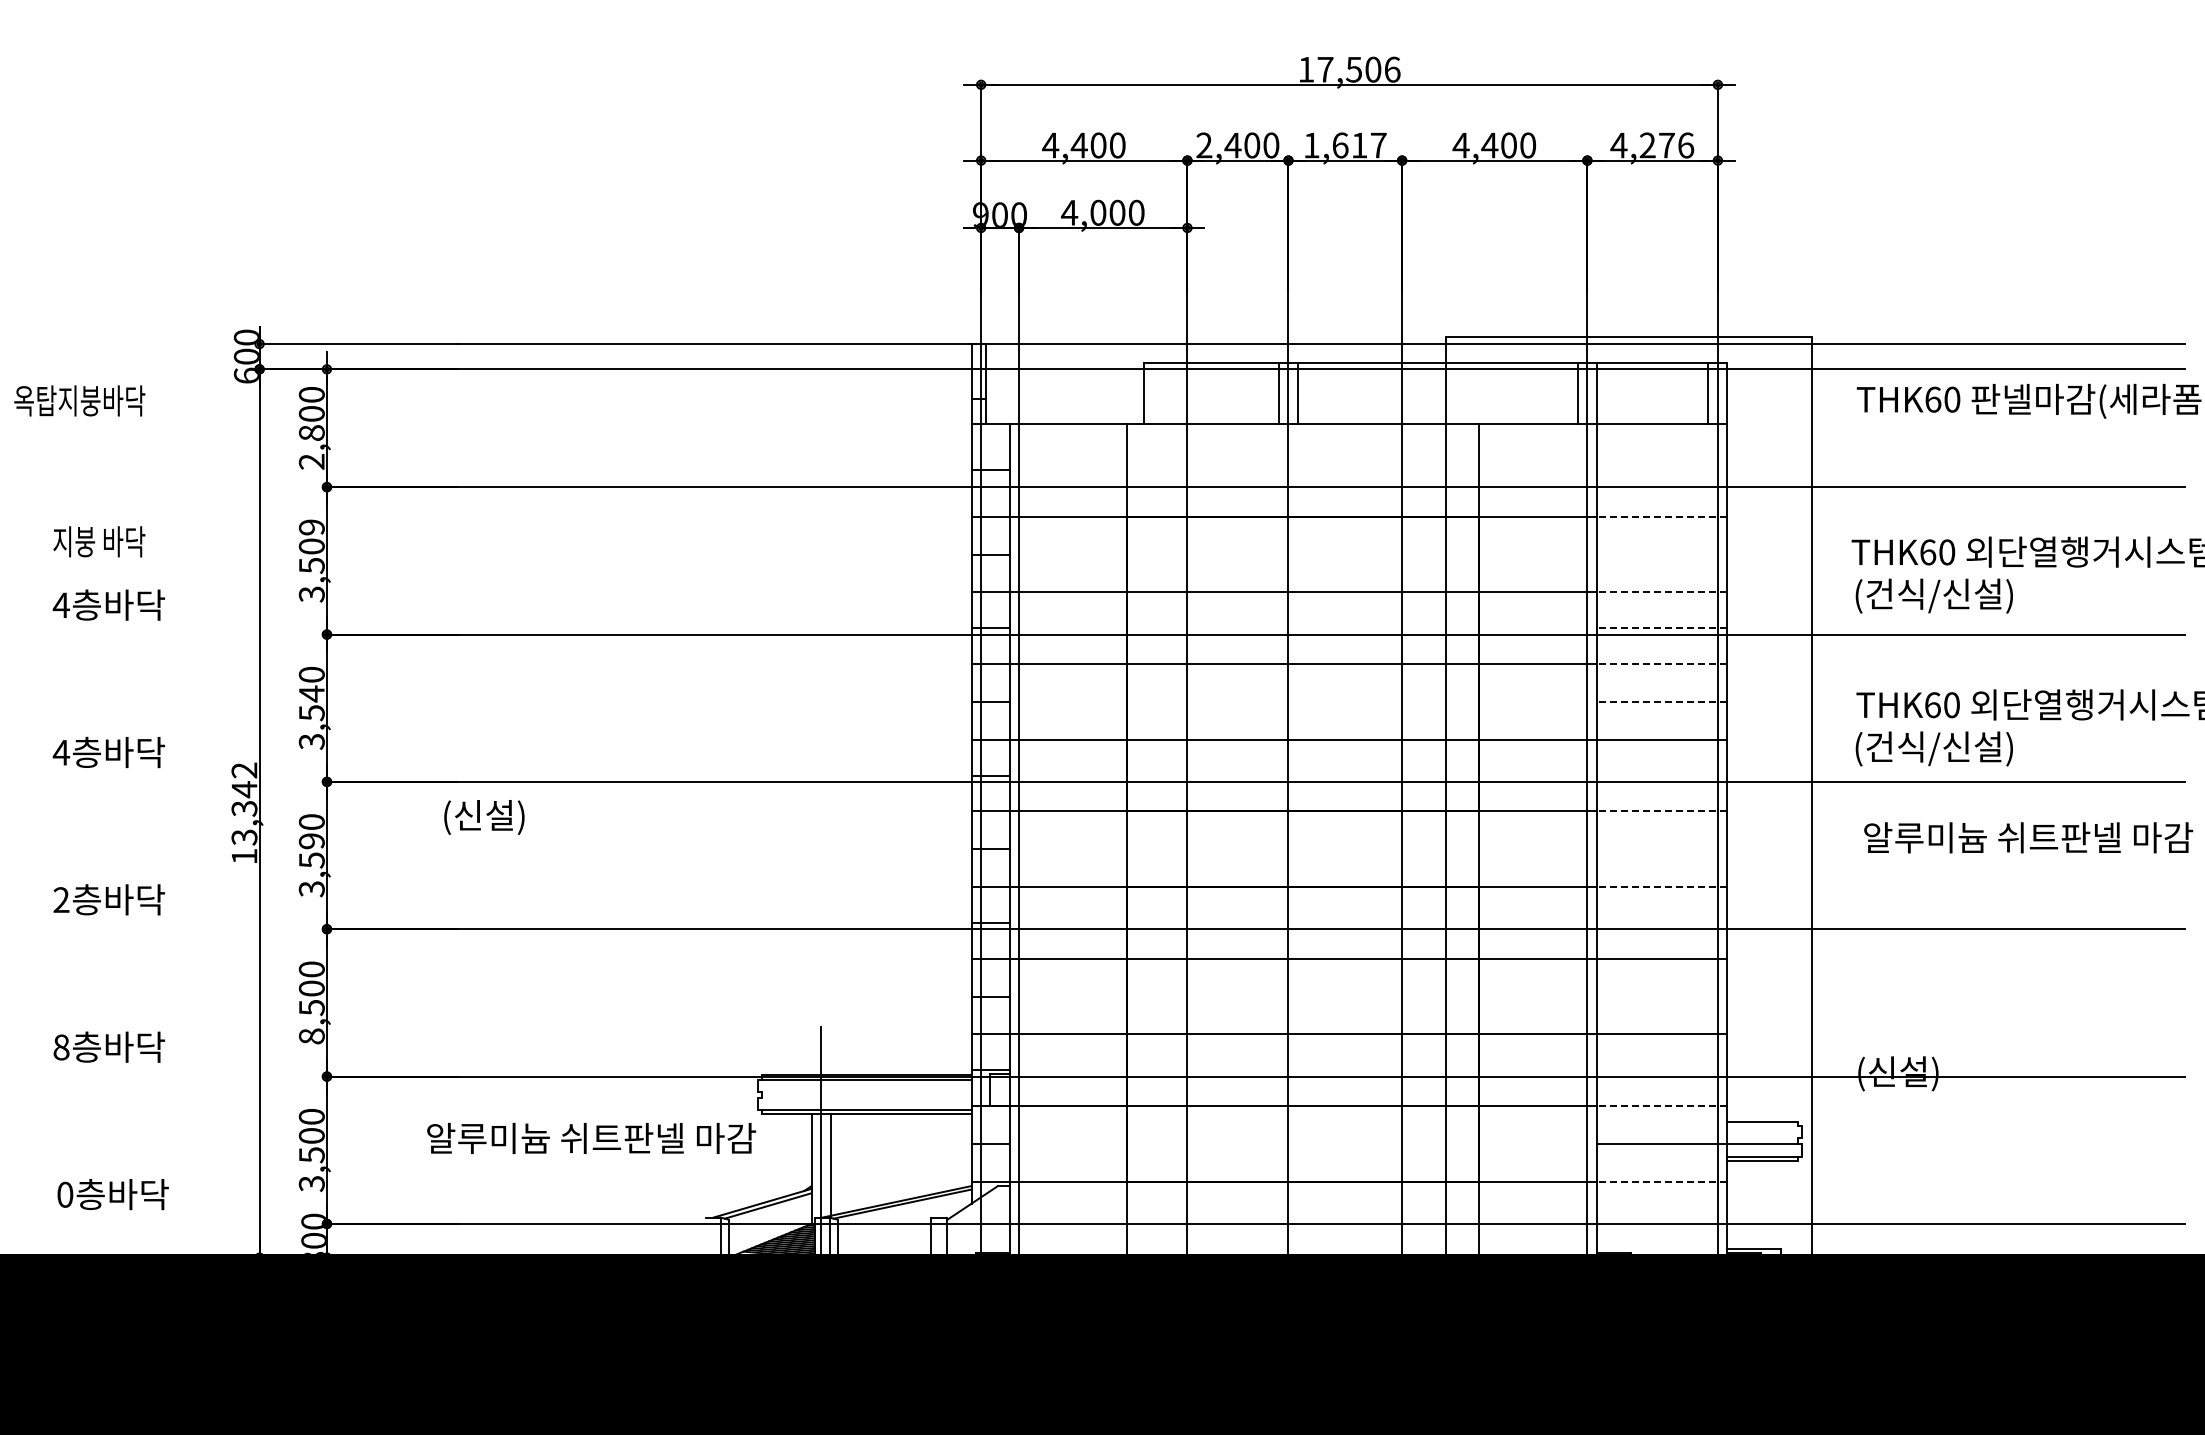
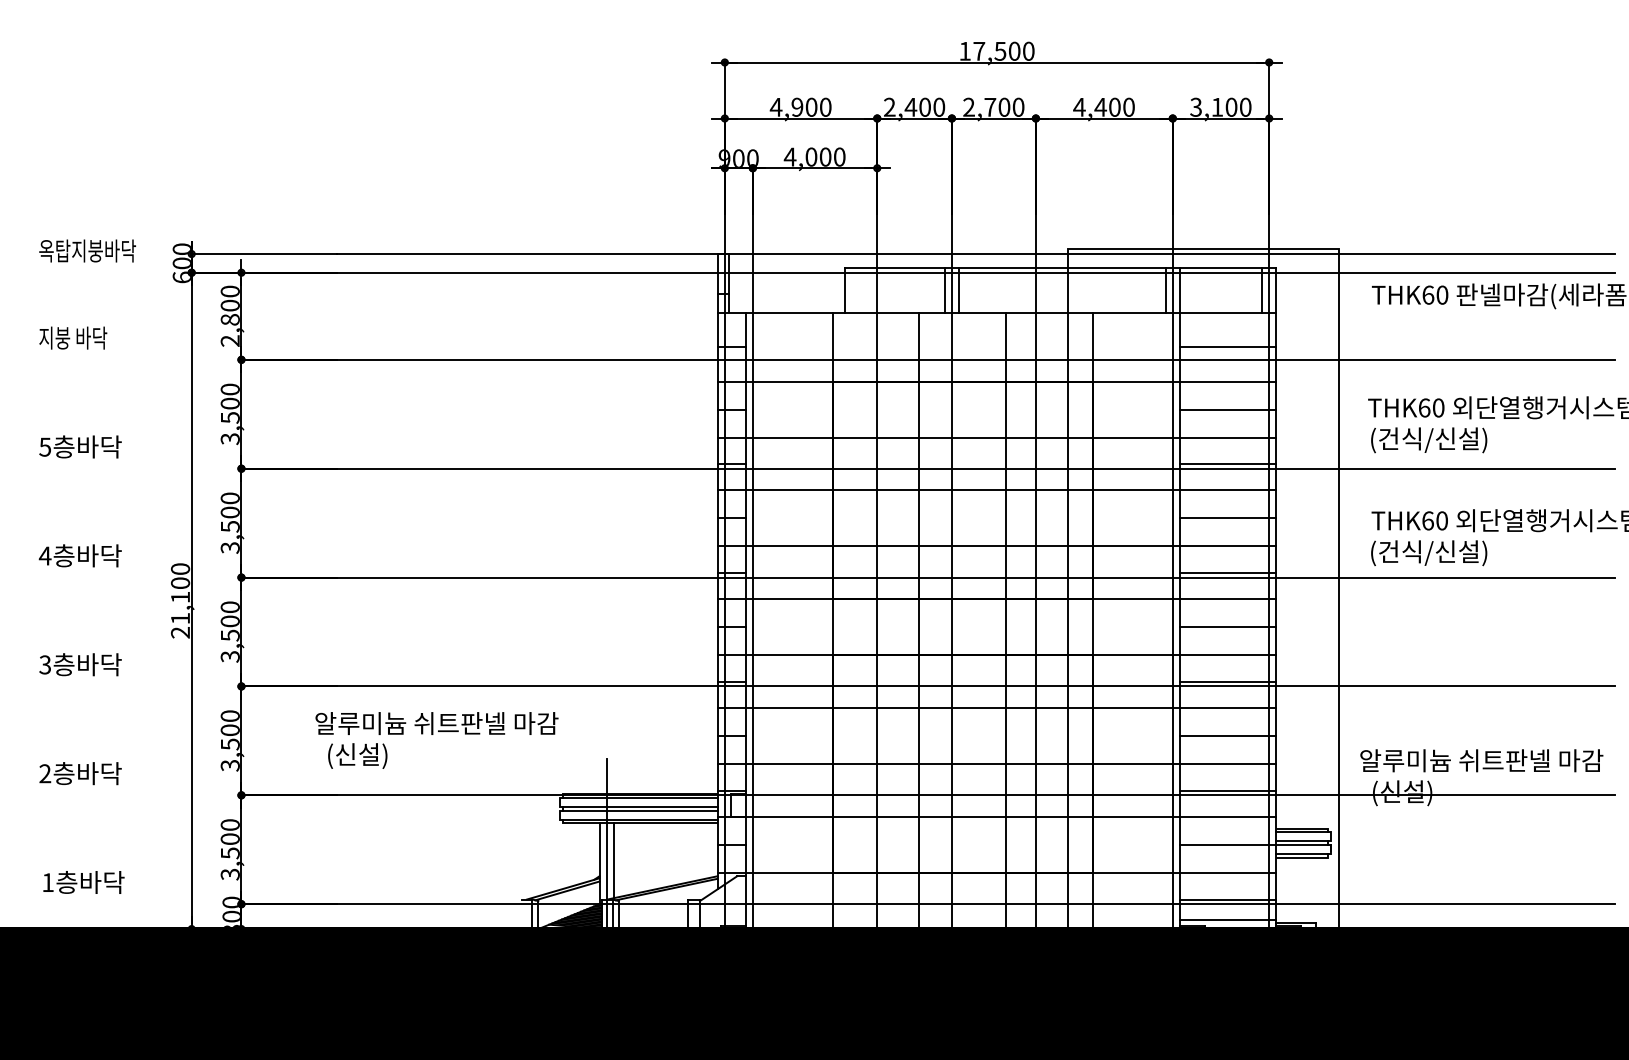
text: (1392, 69) -> (1028, 51), 17,506 -> 17,500
text: (1078, 145) -> (796, 107), 4,400 -> 4,900
text: (1344, 145) -> (993, 107), 1,617 -> 2,700
text: (1652, 145) -> (1220, 107), 4,276 -> 3,100
text: (79, 400) -> (87, 250), moved
line: (1661, 470) -> (1227, 347), added
line: (1661, 516) -> (1227, 381), dashed -> solid
text: (311, 527) -> (230, 389), 3,509 -> 3,500
text: (99, 541) -> (73, 337), moved
line: (1661, 554) -> (1227, 409), added
line: (1661, 592) -> (1227, 437), dashed -> solid
text: (61, 605) -> (45, 447), 4 -> 5
line: (1661, 628) -> (1227, 464), dashed -> solid
line: (1661, 664) -> (1227, 490), dashed -> solid
text: (311, 693) -> (230, 512), 3,540 -> 3,500
line: (1661, 701) -> (1227, 518), dashed -> solid
line: (1661, 775) -> (1227, 572), added
line: (1661, 811) -> (1227, 599), dashed -> solid
text: (244, 813) -> (180, 600), 13,342 -> 21,100
text: (484, 817) -> (357, 756), moved
text: (2028, 837) -> (1481, 760), moved
line: (1244, 840) -> (919, 620), added
line: (1361, 840) -> (1005, 620), added
text: (311, 841) -> (230, 621), 3,590 -> 3,500
line: (1661, 849) -> (1227, 627), added
line: (1661, 887) -> (1227, 655), dashed -> solid
text: (61, 900) -> (45, 665), 2 -> 3
line: (1661, 922) -> (1227, 681), added
line: (1661, 996) -> (1227, 736), added
text: (311, 1036) -> (230, 765), 8,500 -> 3,500
text: (61, 1047) -> (45, 773), 8 -> 2
line: (1661, 1070) -> (1227, 790), added
line: (866, 1092) -> (640, 807), added
line: (866, 1097) -> (640, 810), added
line: (1661, 1106) -> (1227, 817), dashed -> solid
line: (1762, 1125) -> (1302, 831), added
text: (591, 1137) -> (436, 722), moved
line: (1762, 1138) -> (1302, 841), added
line: (1661, 1181) -> (1227, 872), dashed -> solid
text: (65, 1194) -> (48, 882), 0 -> 1
line: (1661, 1217) -> (1227, 899), added
line: (1661, 1244) -> (1227, 919), added

